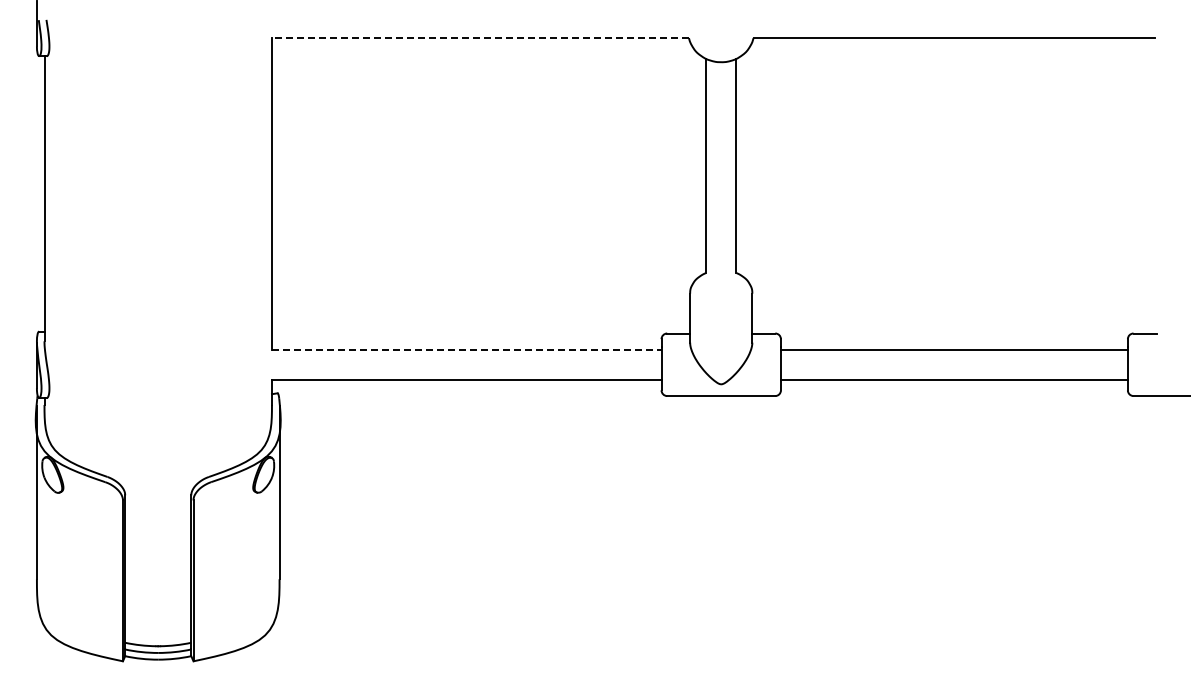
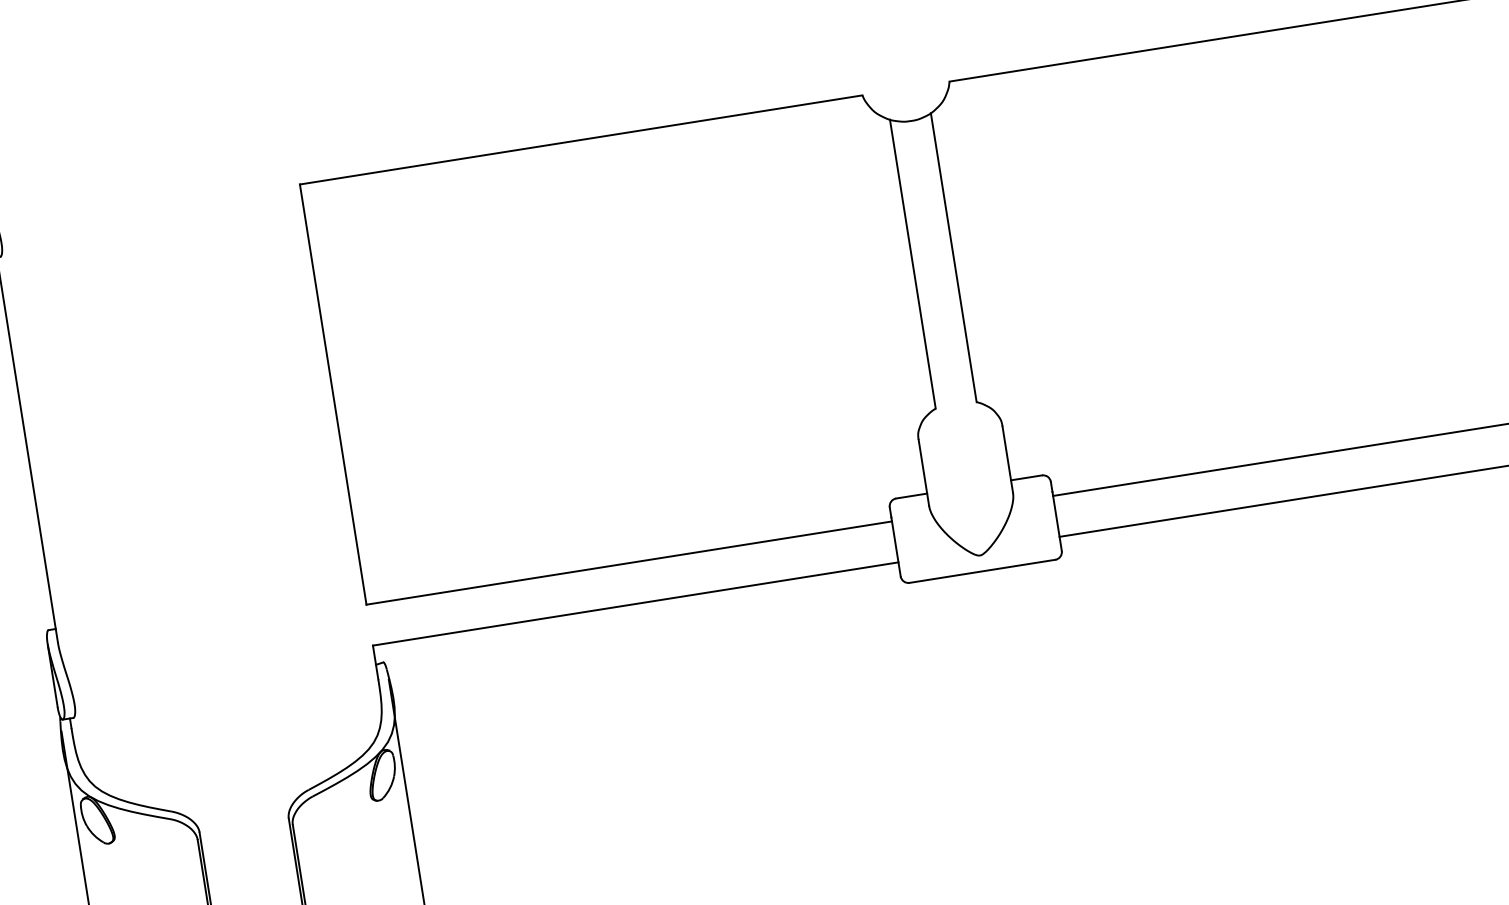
line: (479, 38) -> (579, 140), dashed -> solid
line: (466, 349) -> (628, 562), dashed -> solid

